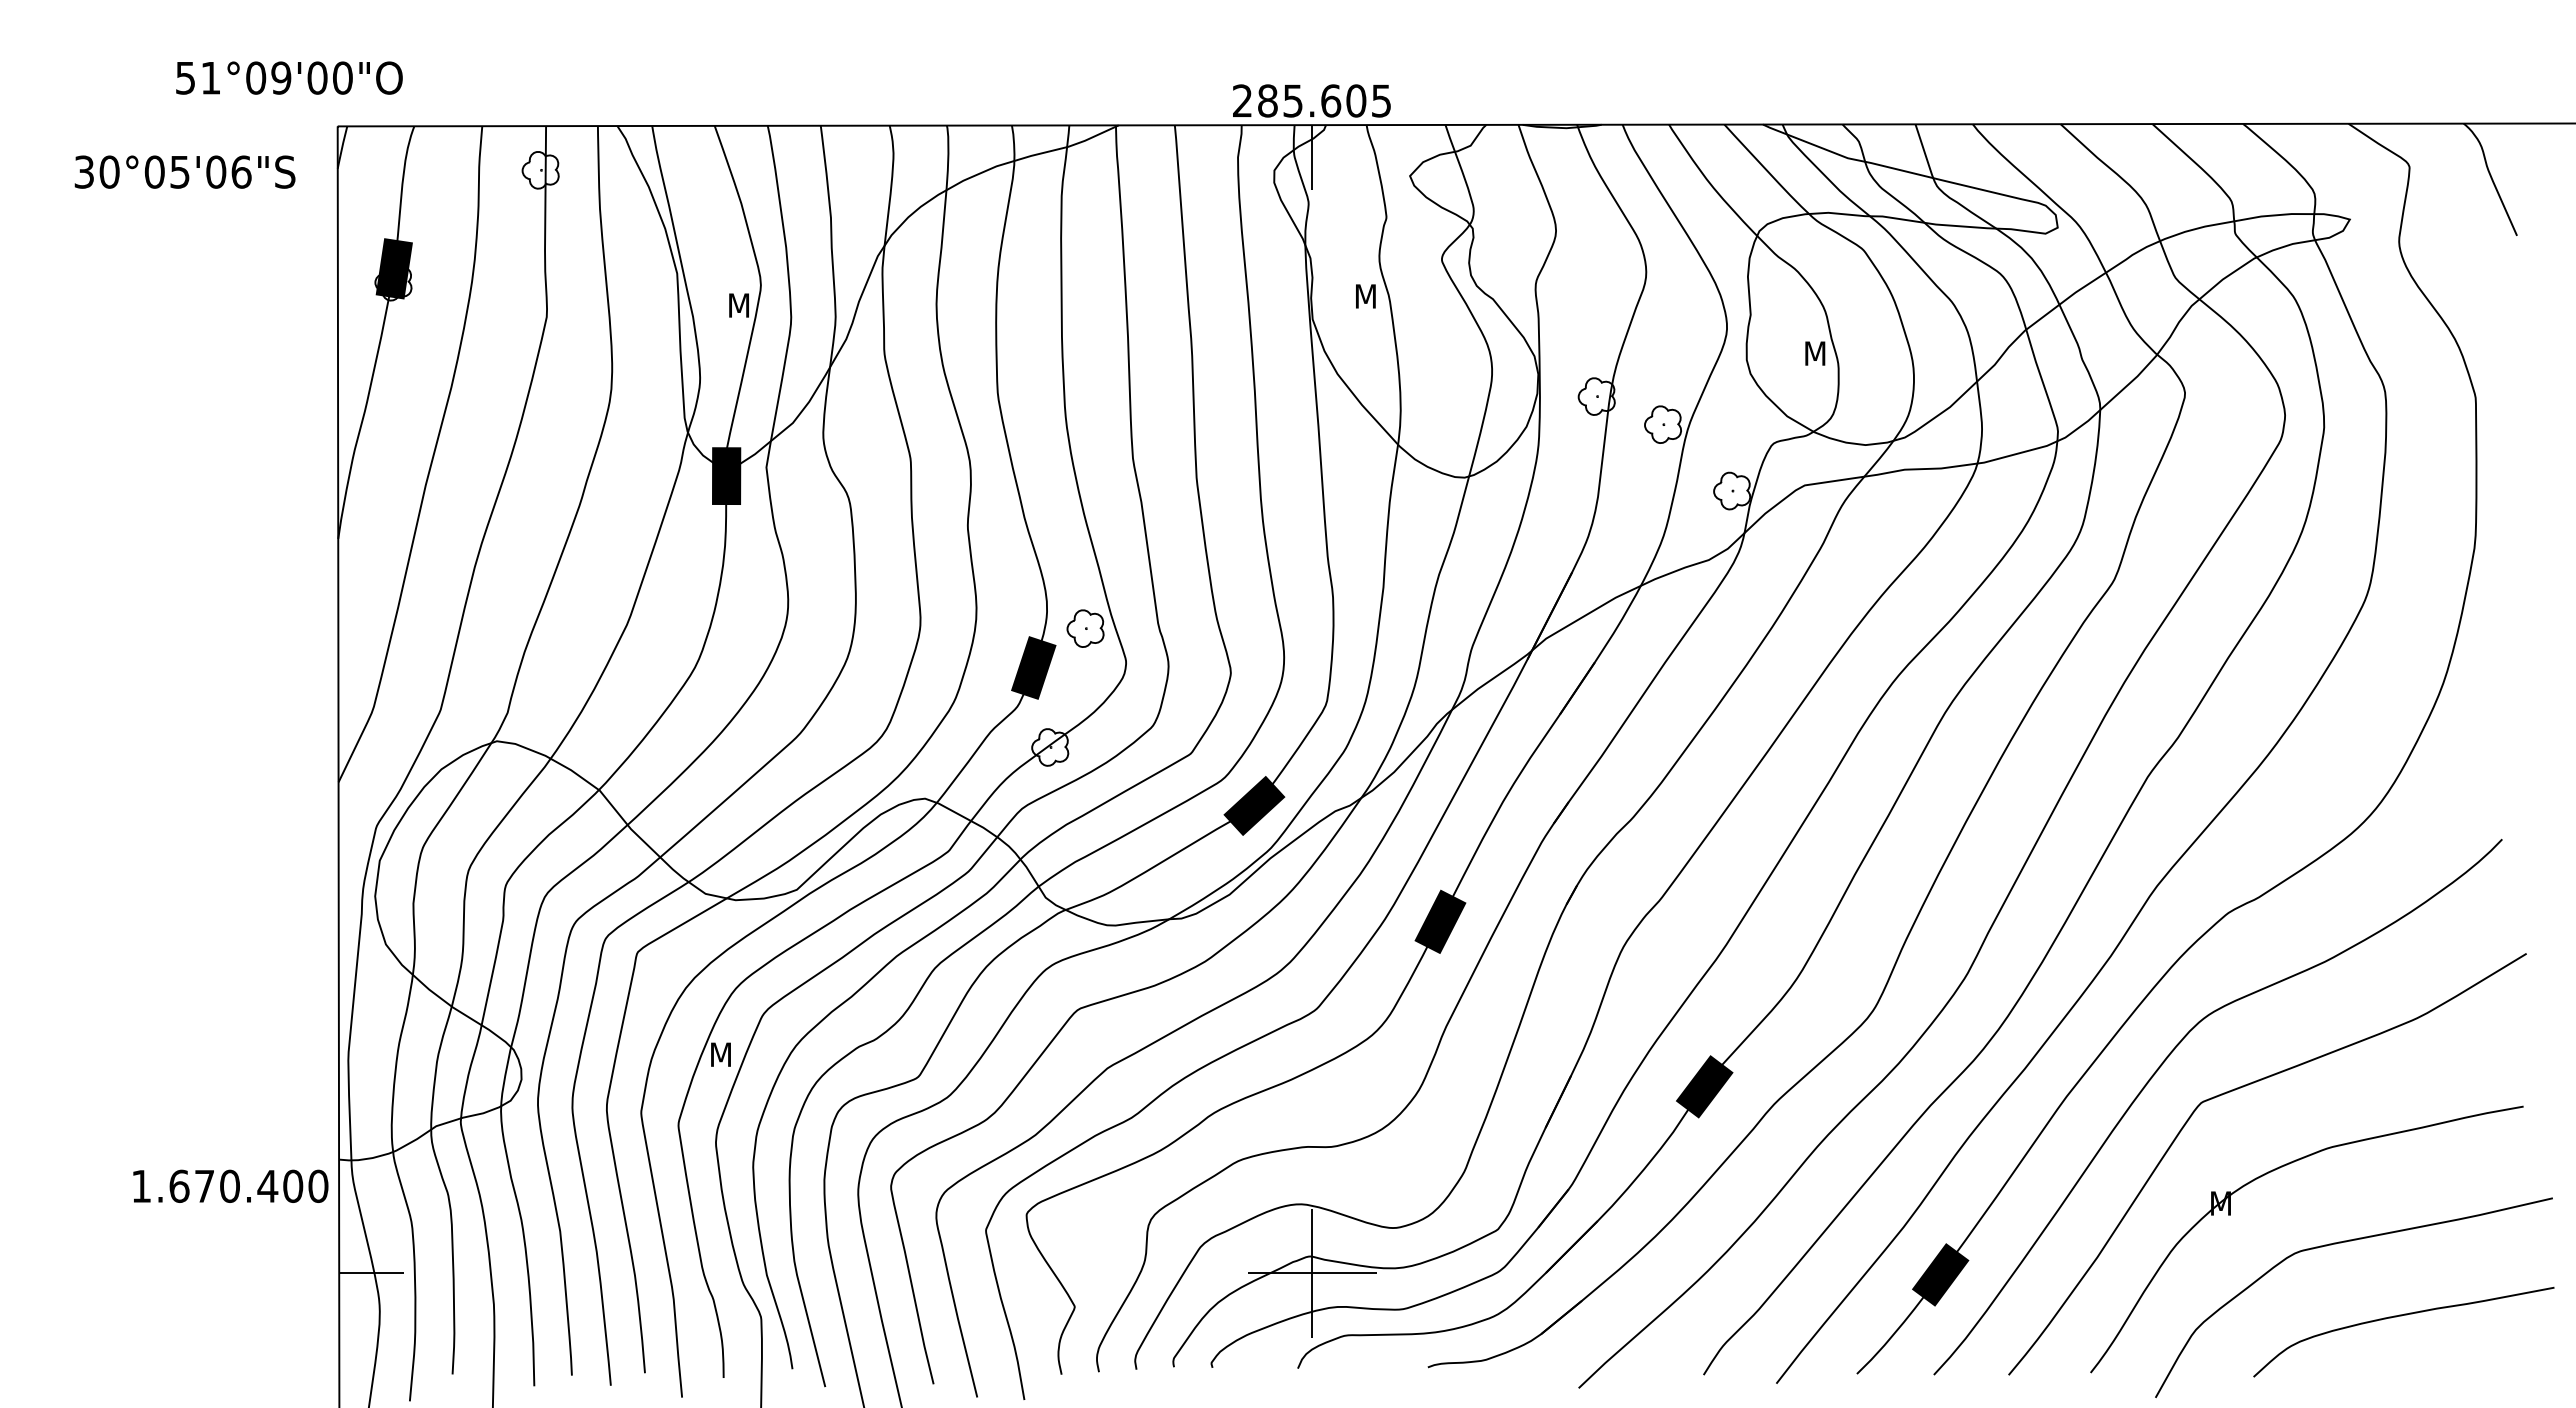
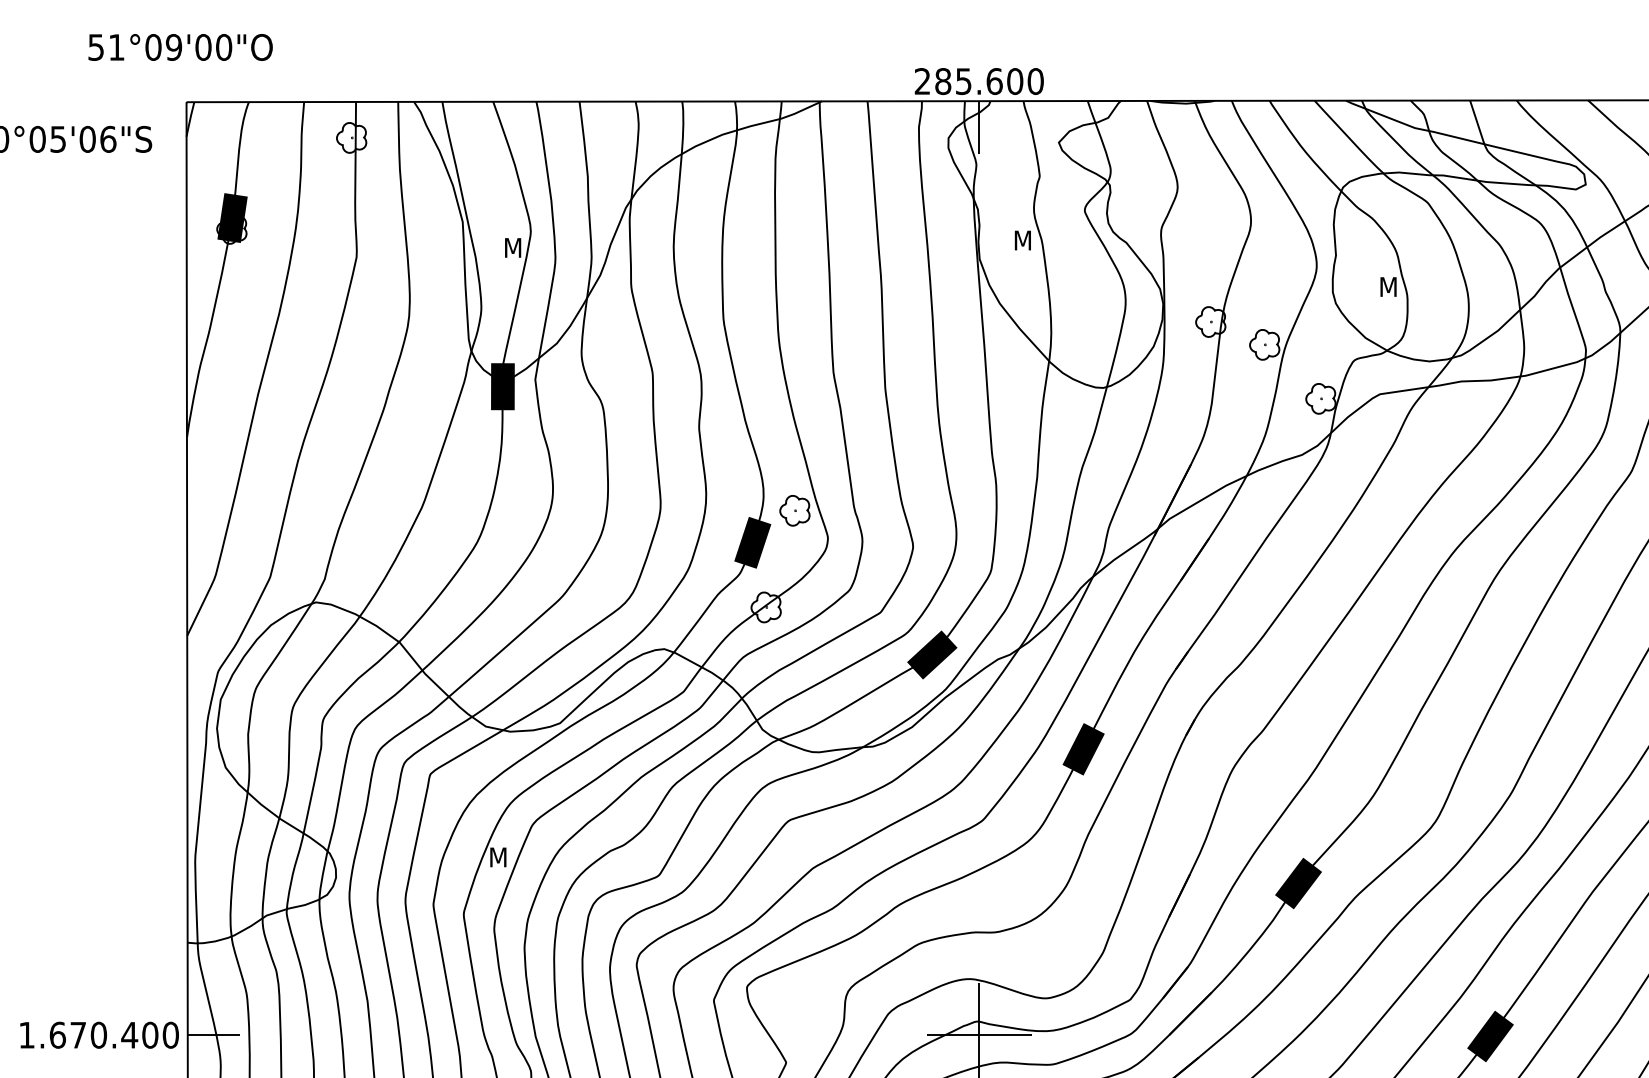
text: (289, 77) -> (180, 46), moved
text: (1381, 100) -> (1035, 81), 285.605 -> 285.600
text: (230, 1185) -> (99, 1034), moved

